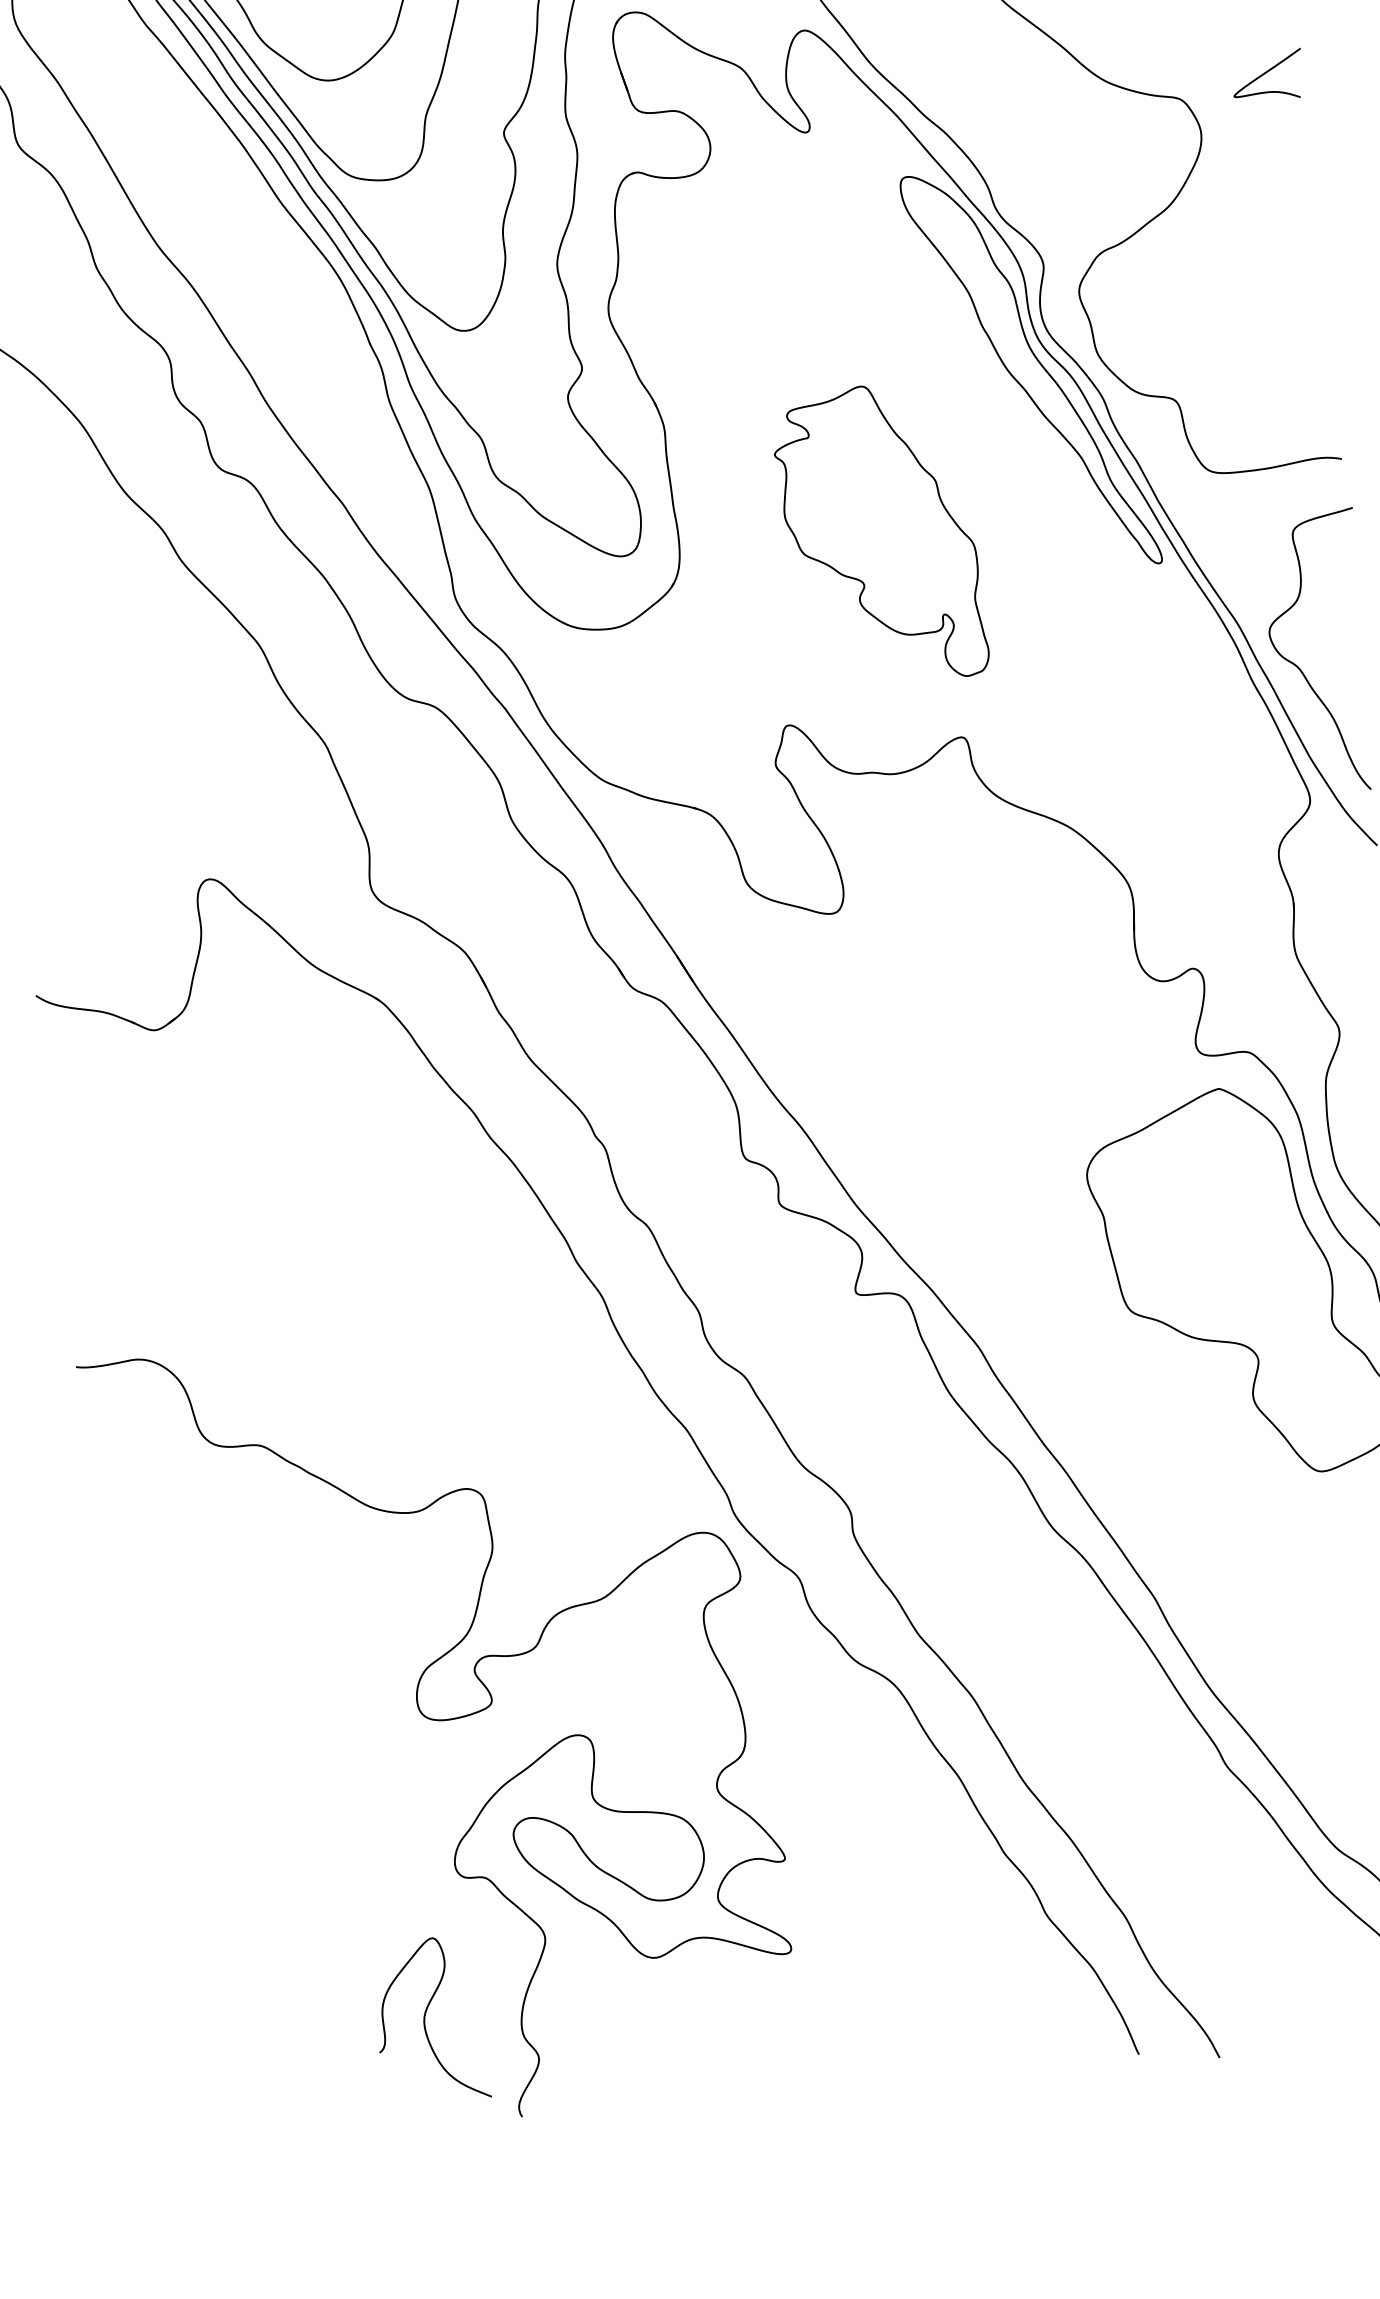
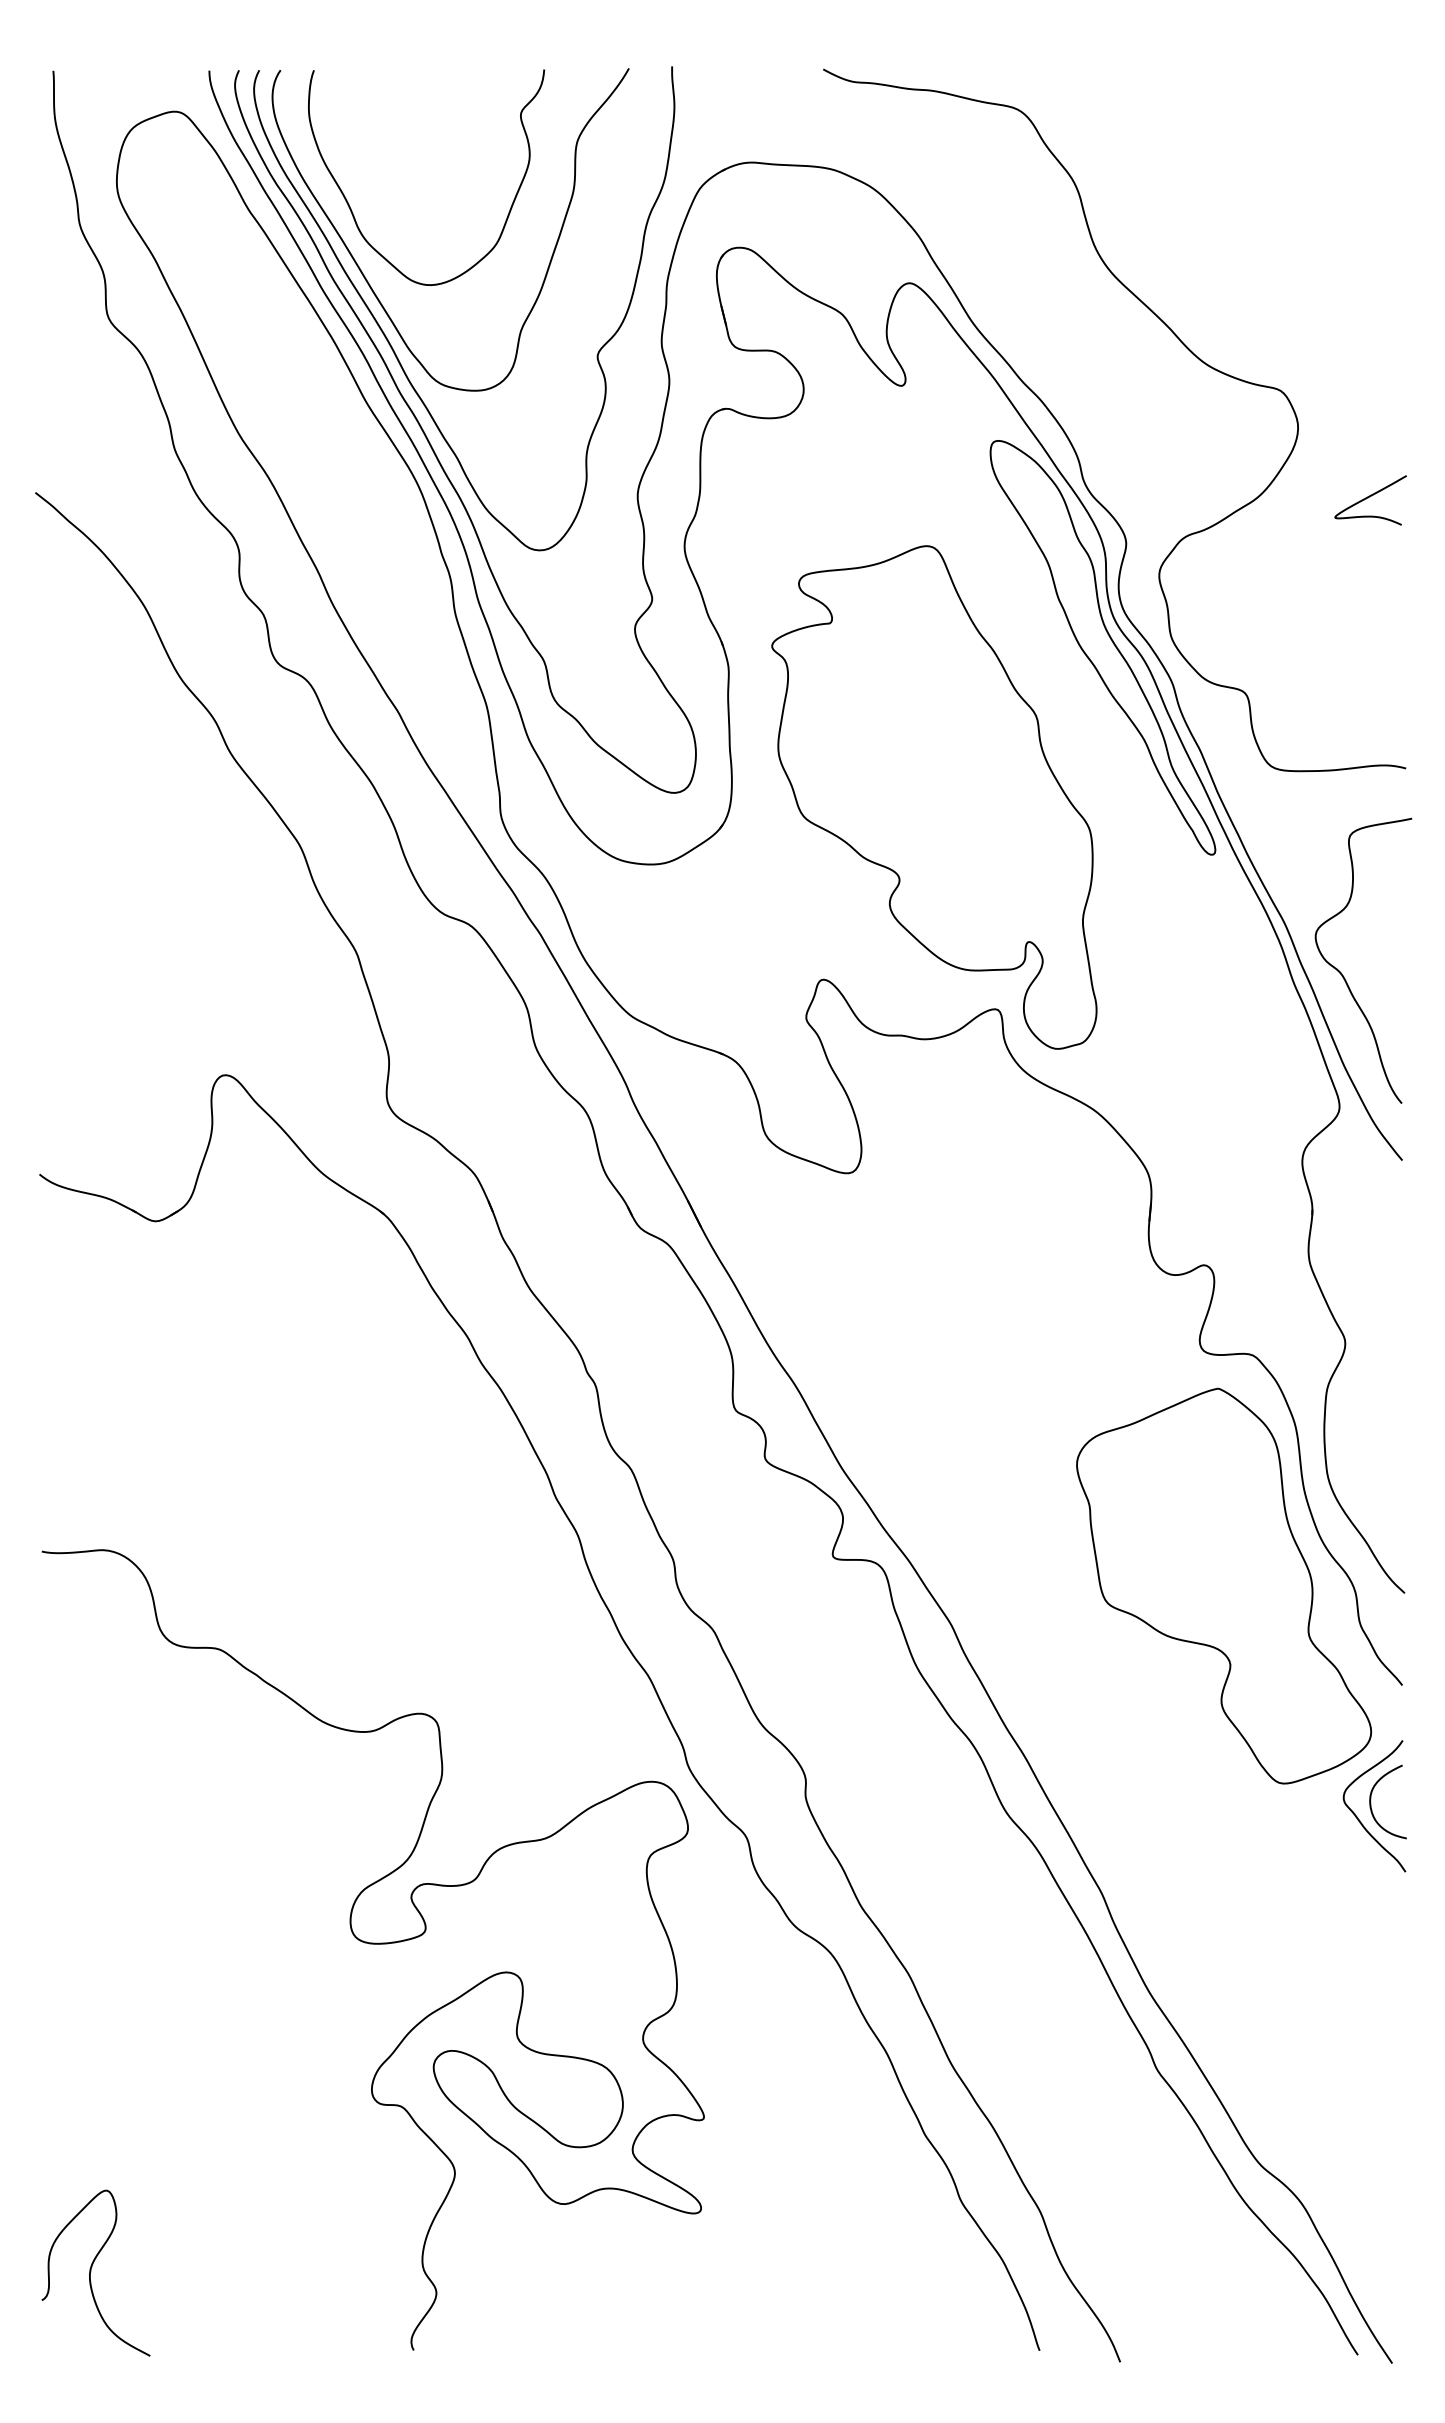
curve: (1265, 74) -> (1368, 498), moved
part: (880, 534) -> (934, 797), size x1.67
curve: (425, 2019) -> (91, 2271), moved

